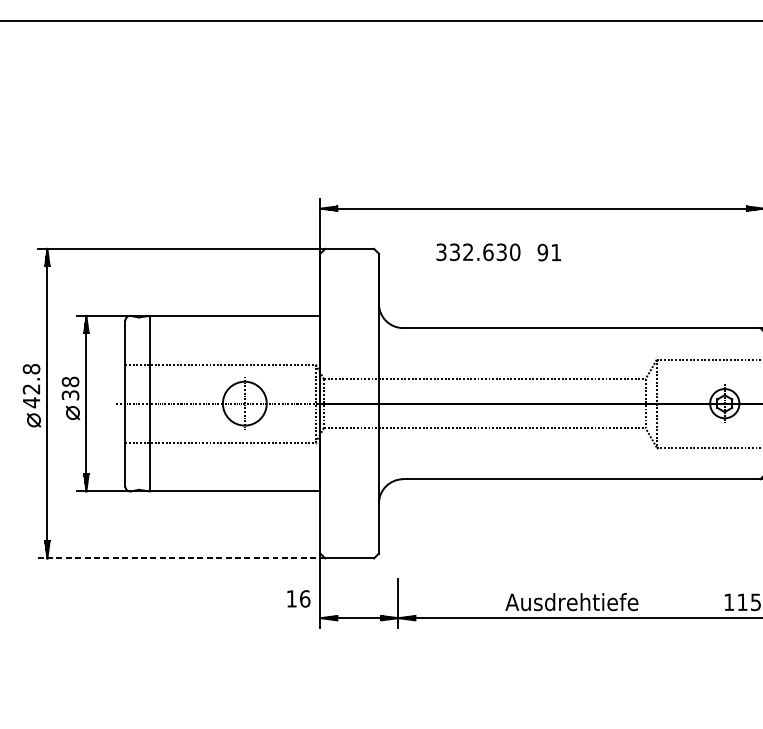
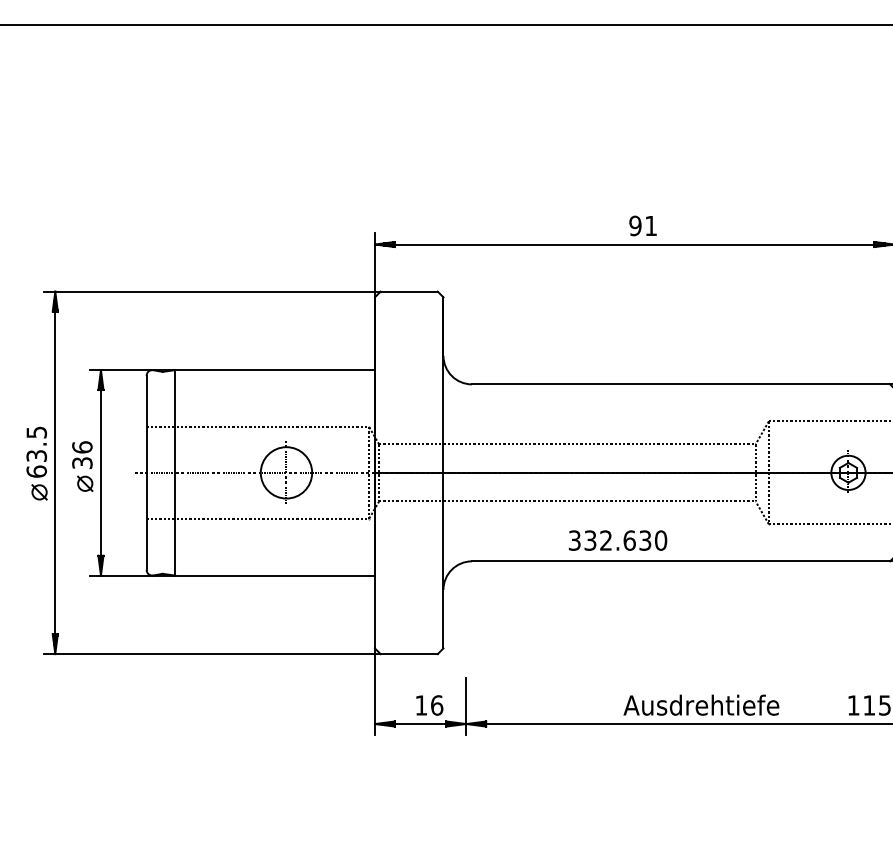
text: (478, 252) -> (617, 540), moved
text: (548, 252) -> (642, 225), moved
text: (70, 382) -> (82, 447), 38 -> 36
text: (31, 386) -> (36, 452), 42.8 -> 63.5
line: (181, 558) -> (212, 654), dashed -> solid
text: (298, 598) -> (429, 705), moved
text: (571, 601) -> (701, 704), moved

